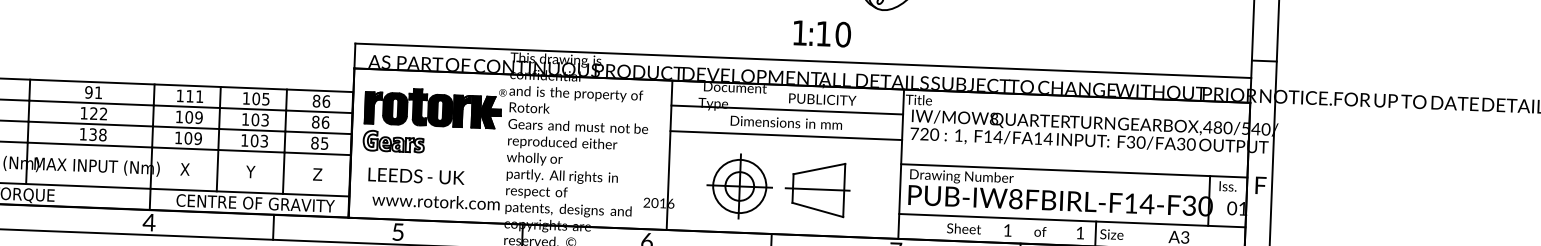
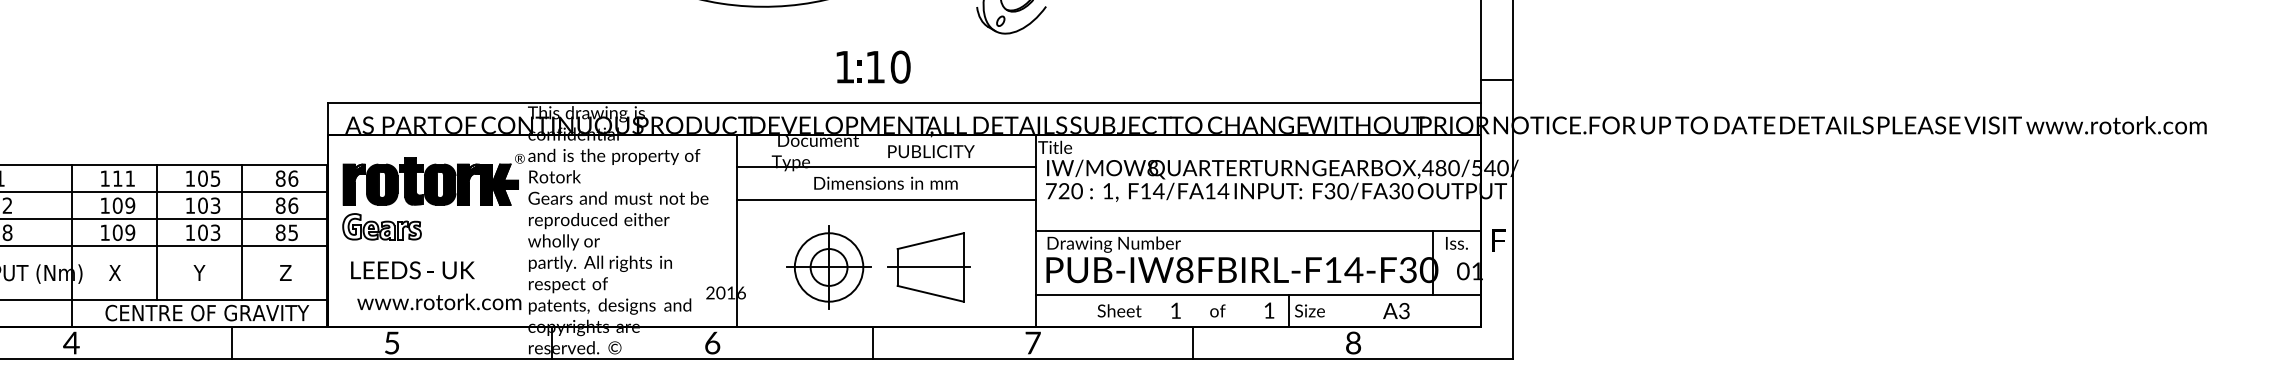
text: (822, 33) -> (873, 66), moved

